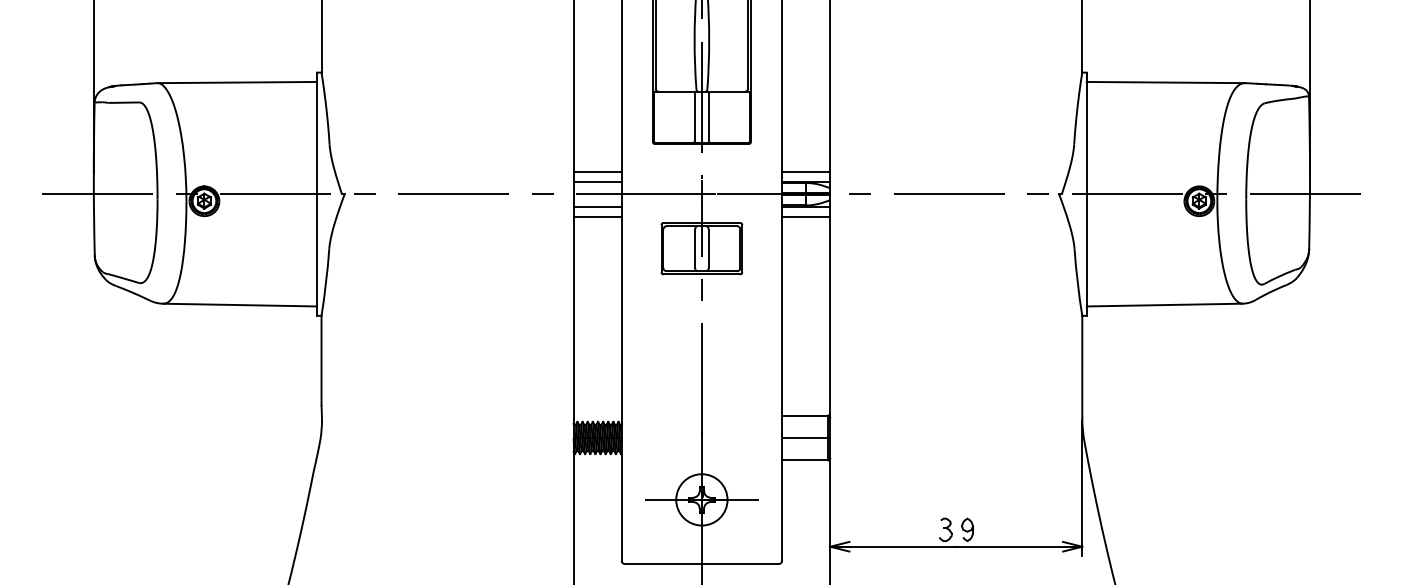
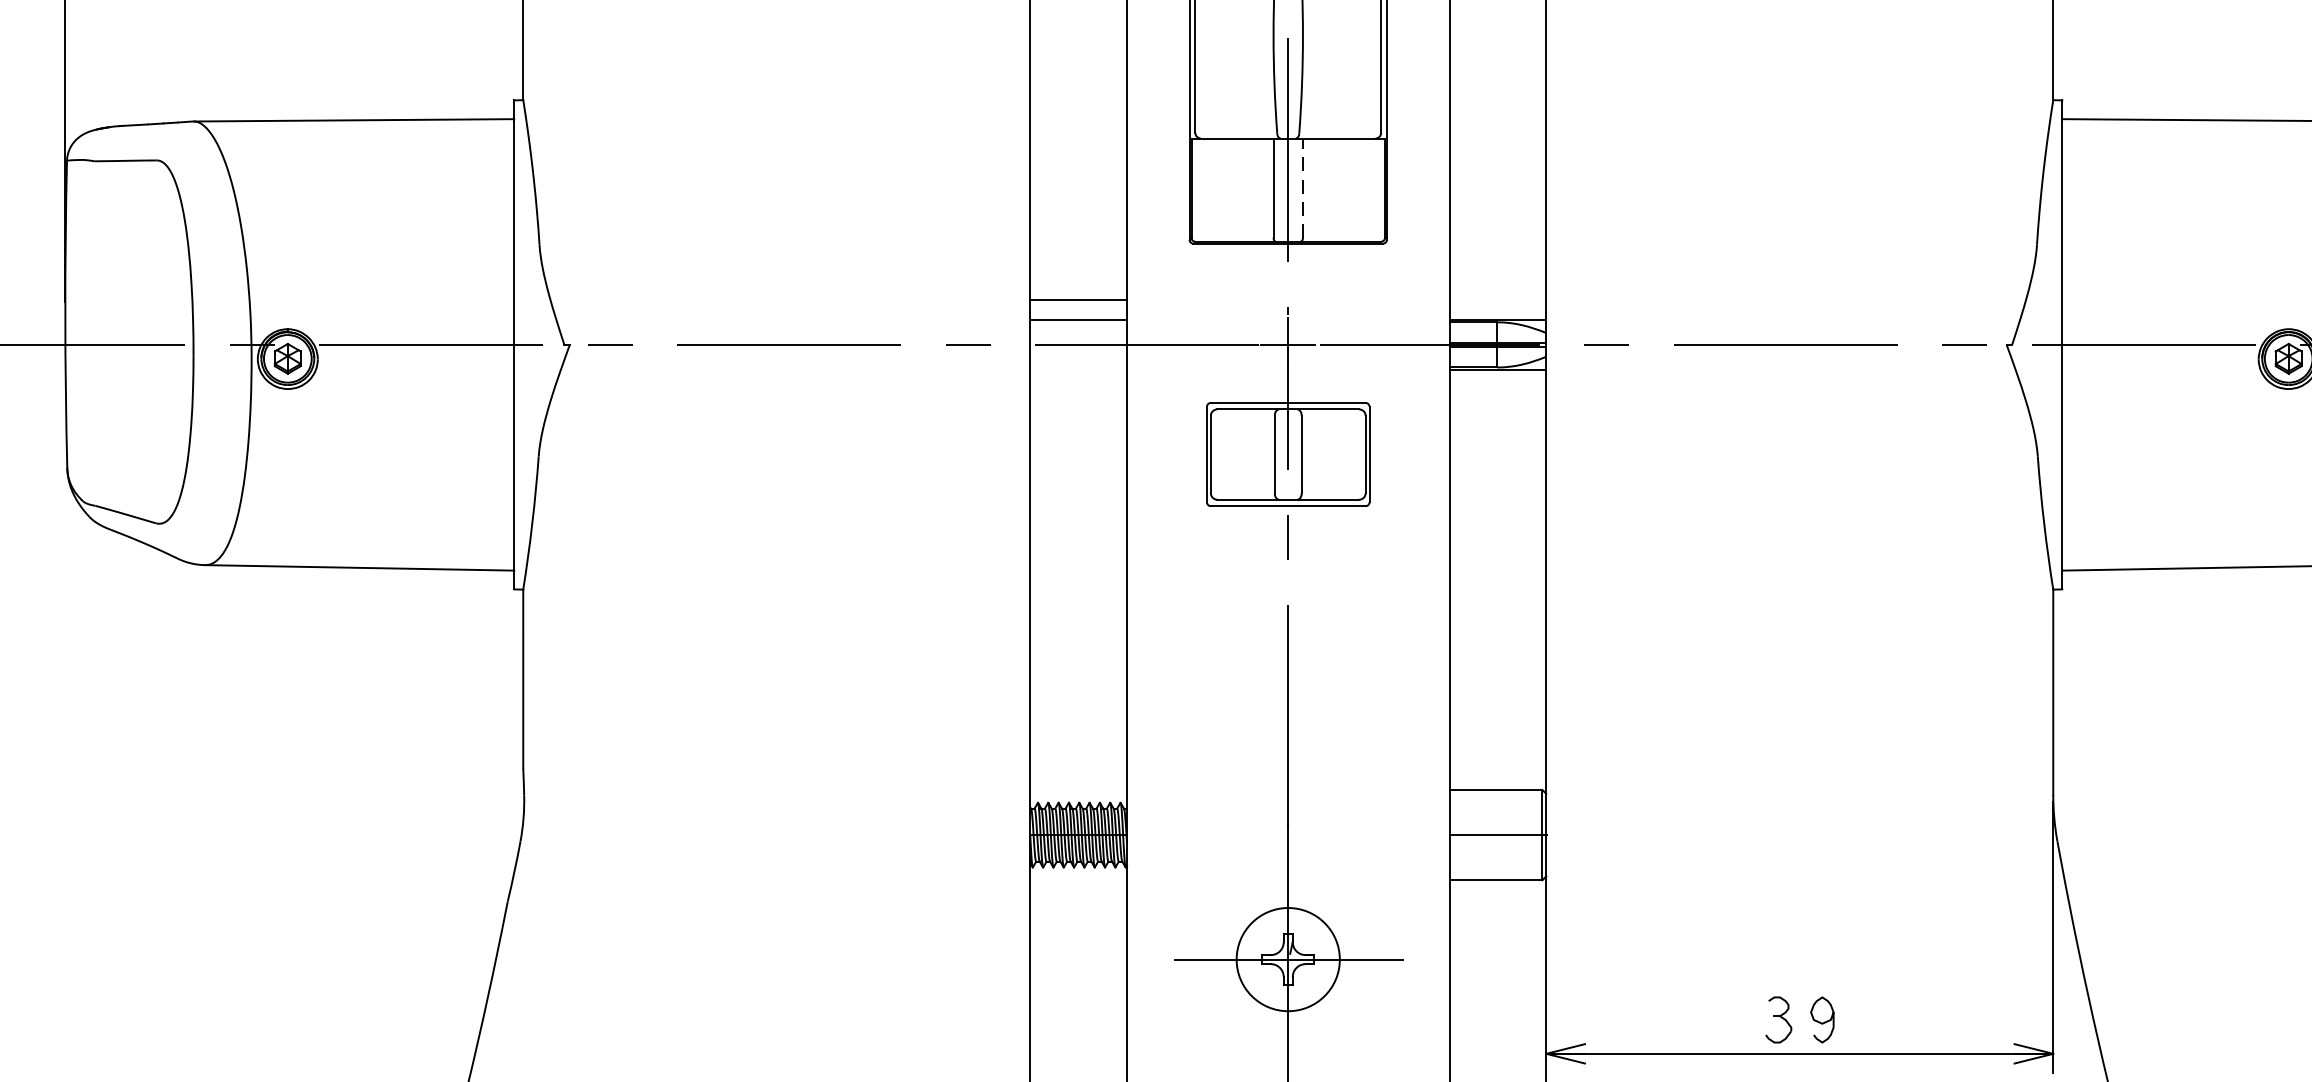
line: (709, 116) -> (1303, 188), solid -> dashed
line: (806, 171) -> (1498, 299), removed
line: (597, 206) -> (1078, 369), removed
line: (597, 216) -> (1078, 389), removed
line: (806, 216) -> (1498, 389), removed

